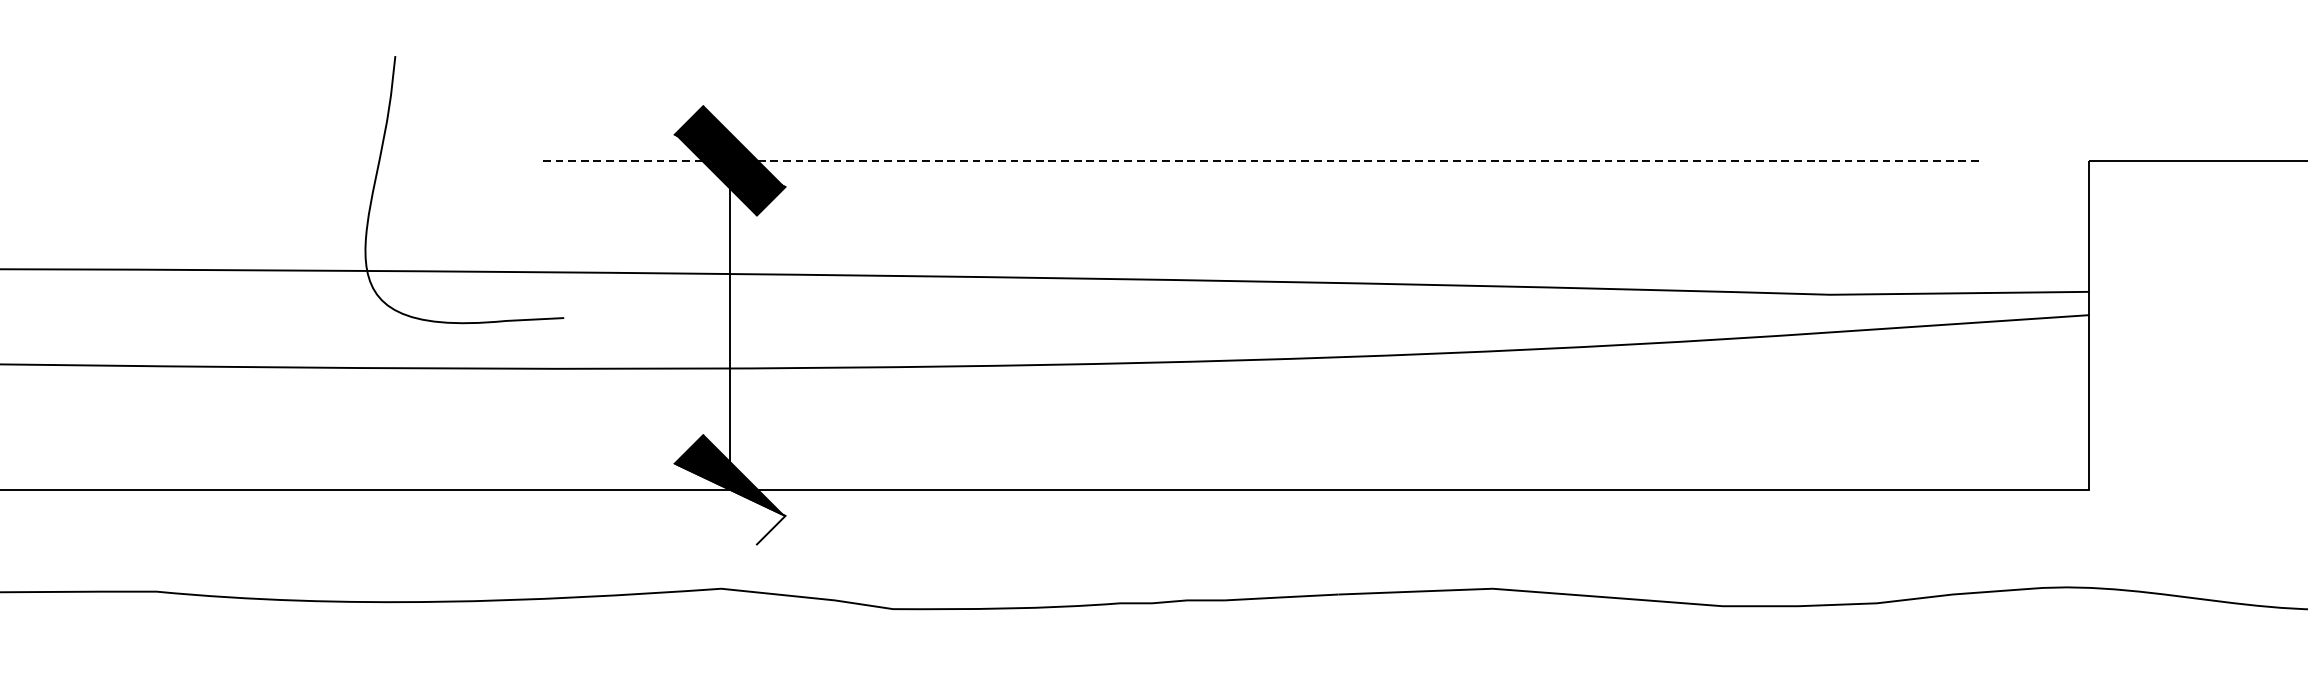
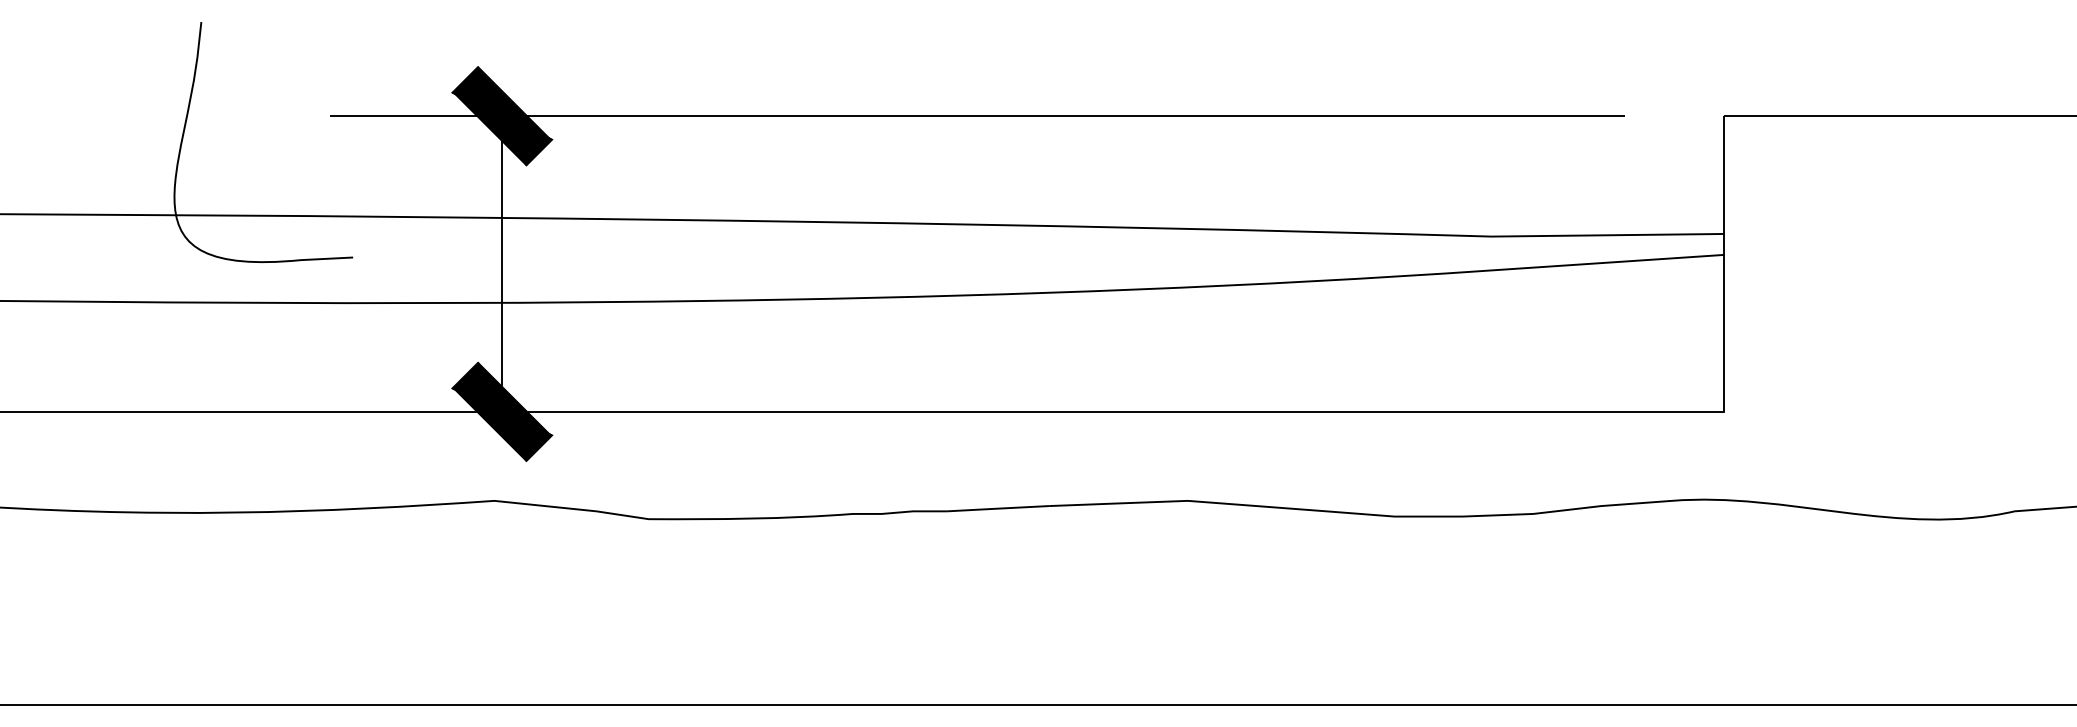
line: (1258, 161) -> (977, 116), dashed -> solid
fill: (730, 503) -> (502, 424), added

